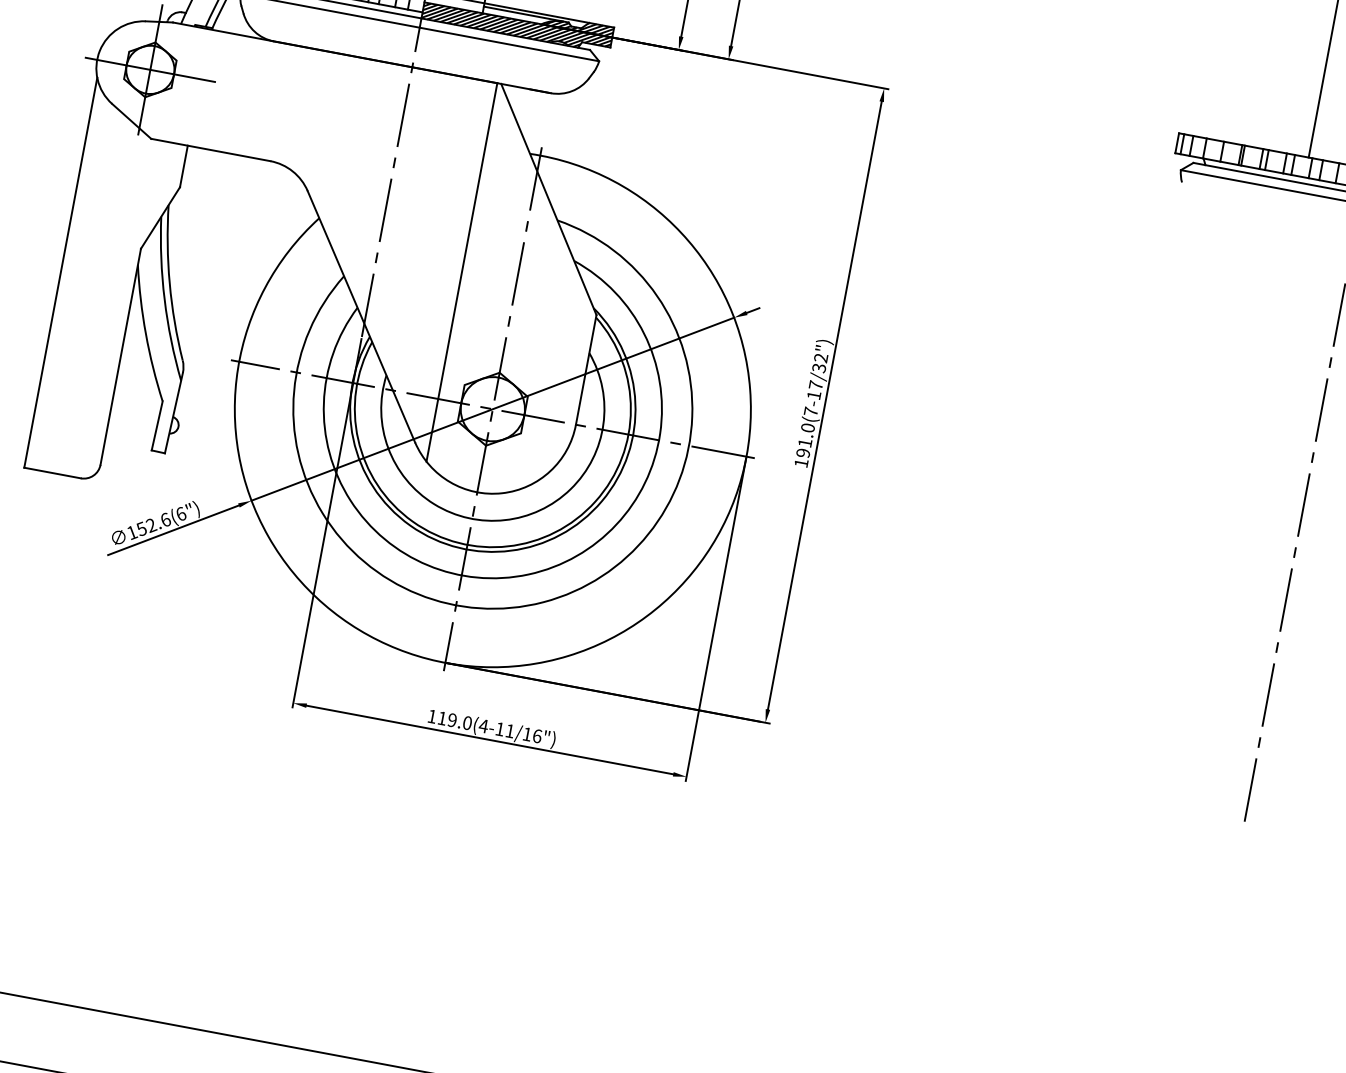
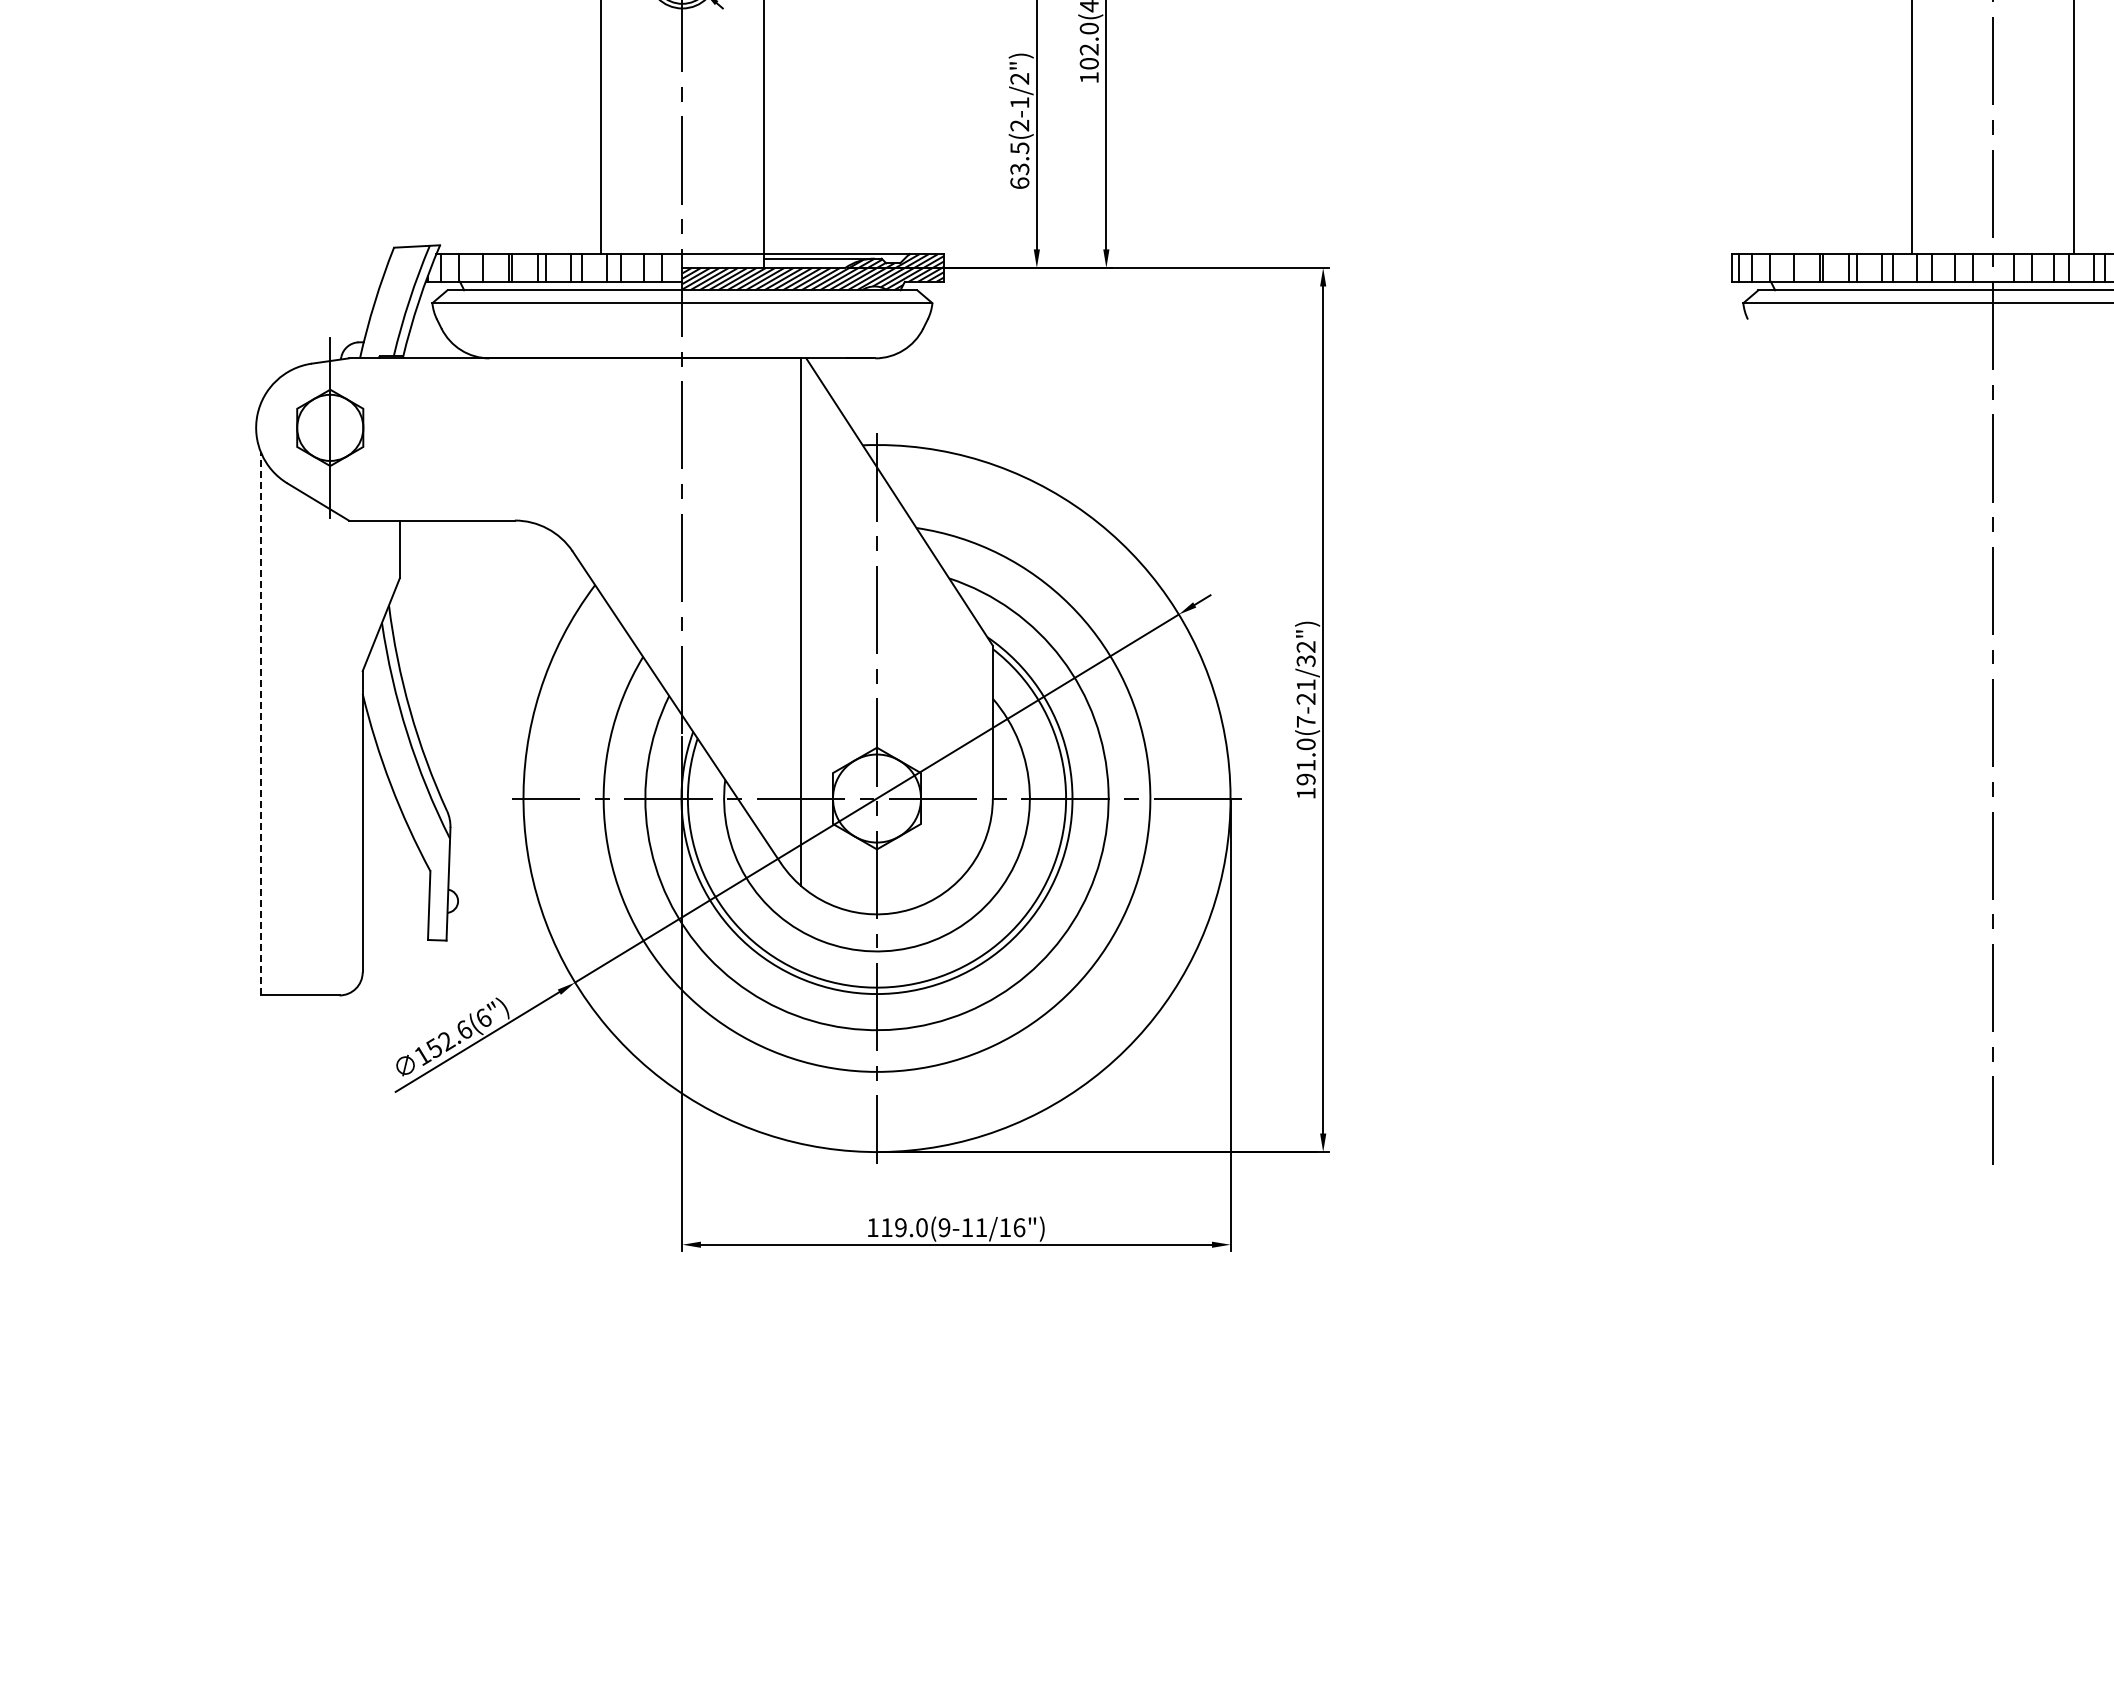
line: (150, 69) -> (330, 427), removed
line: (60, 272) -> (260, 723), solid -> dashed
text: (814, 389) -> (1305, 691), 191.0(7-17/32") -> 191.0(7-21/32")
text: (483, 726) -> (944, 1227), 119.0(4-11/16") -> 119.0(9-11/16")

